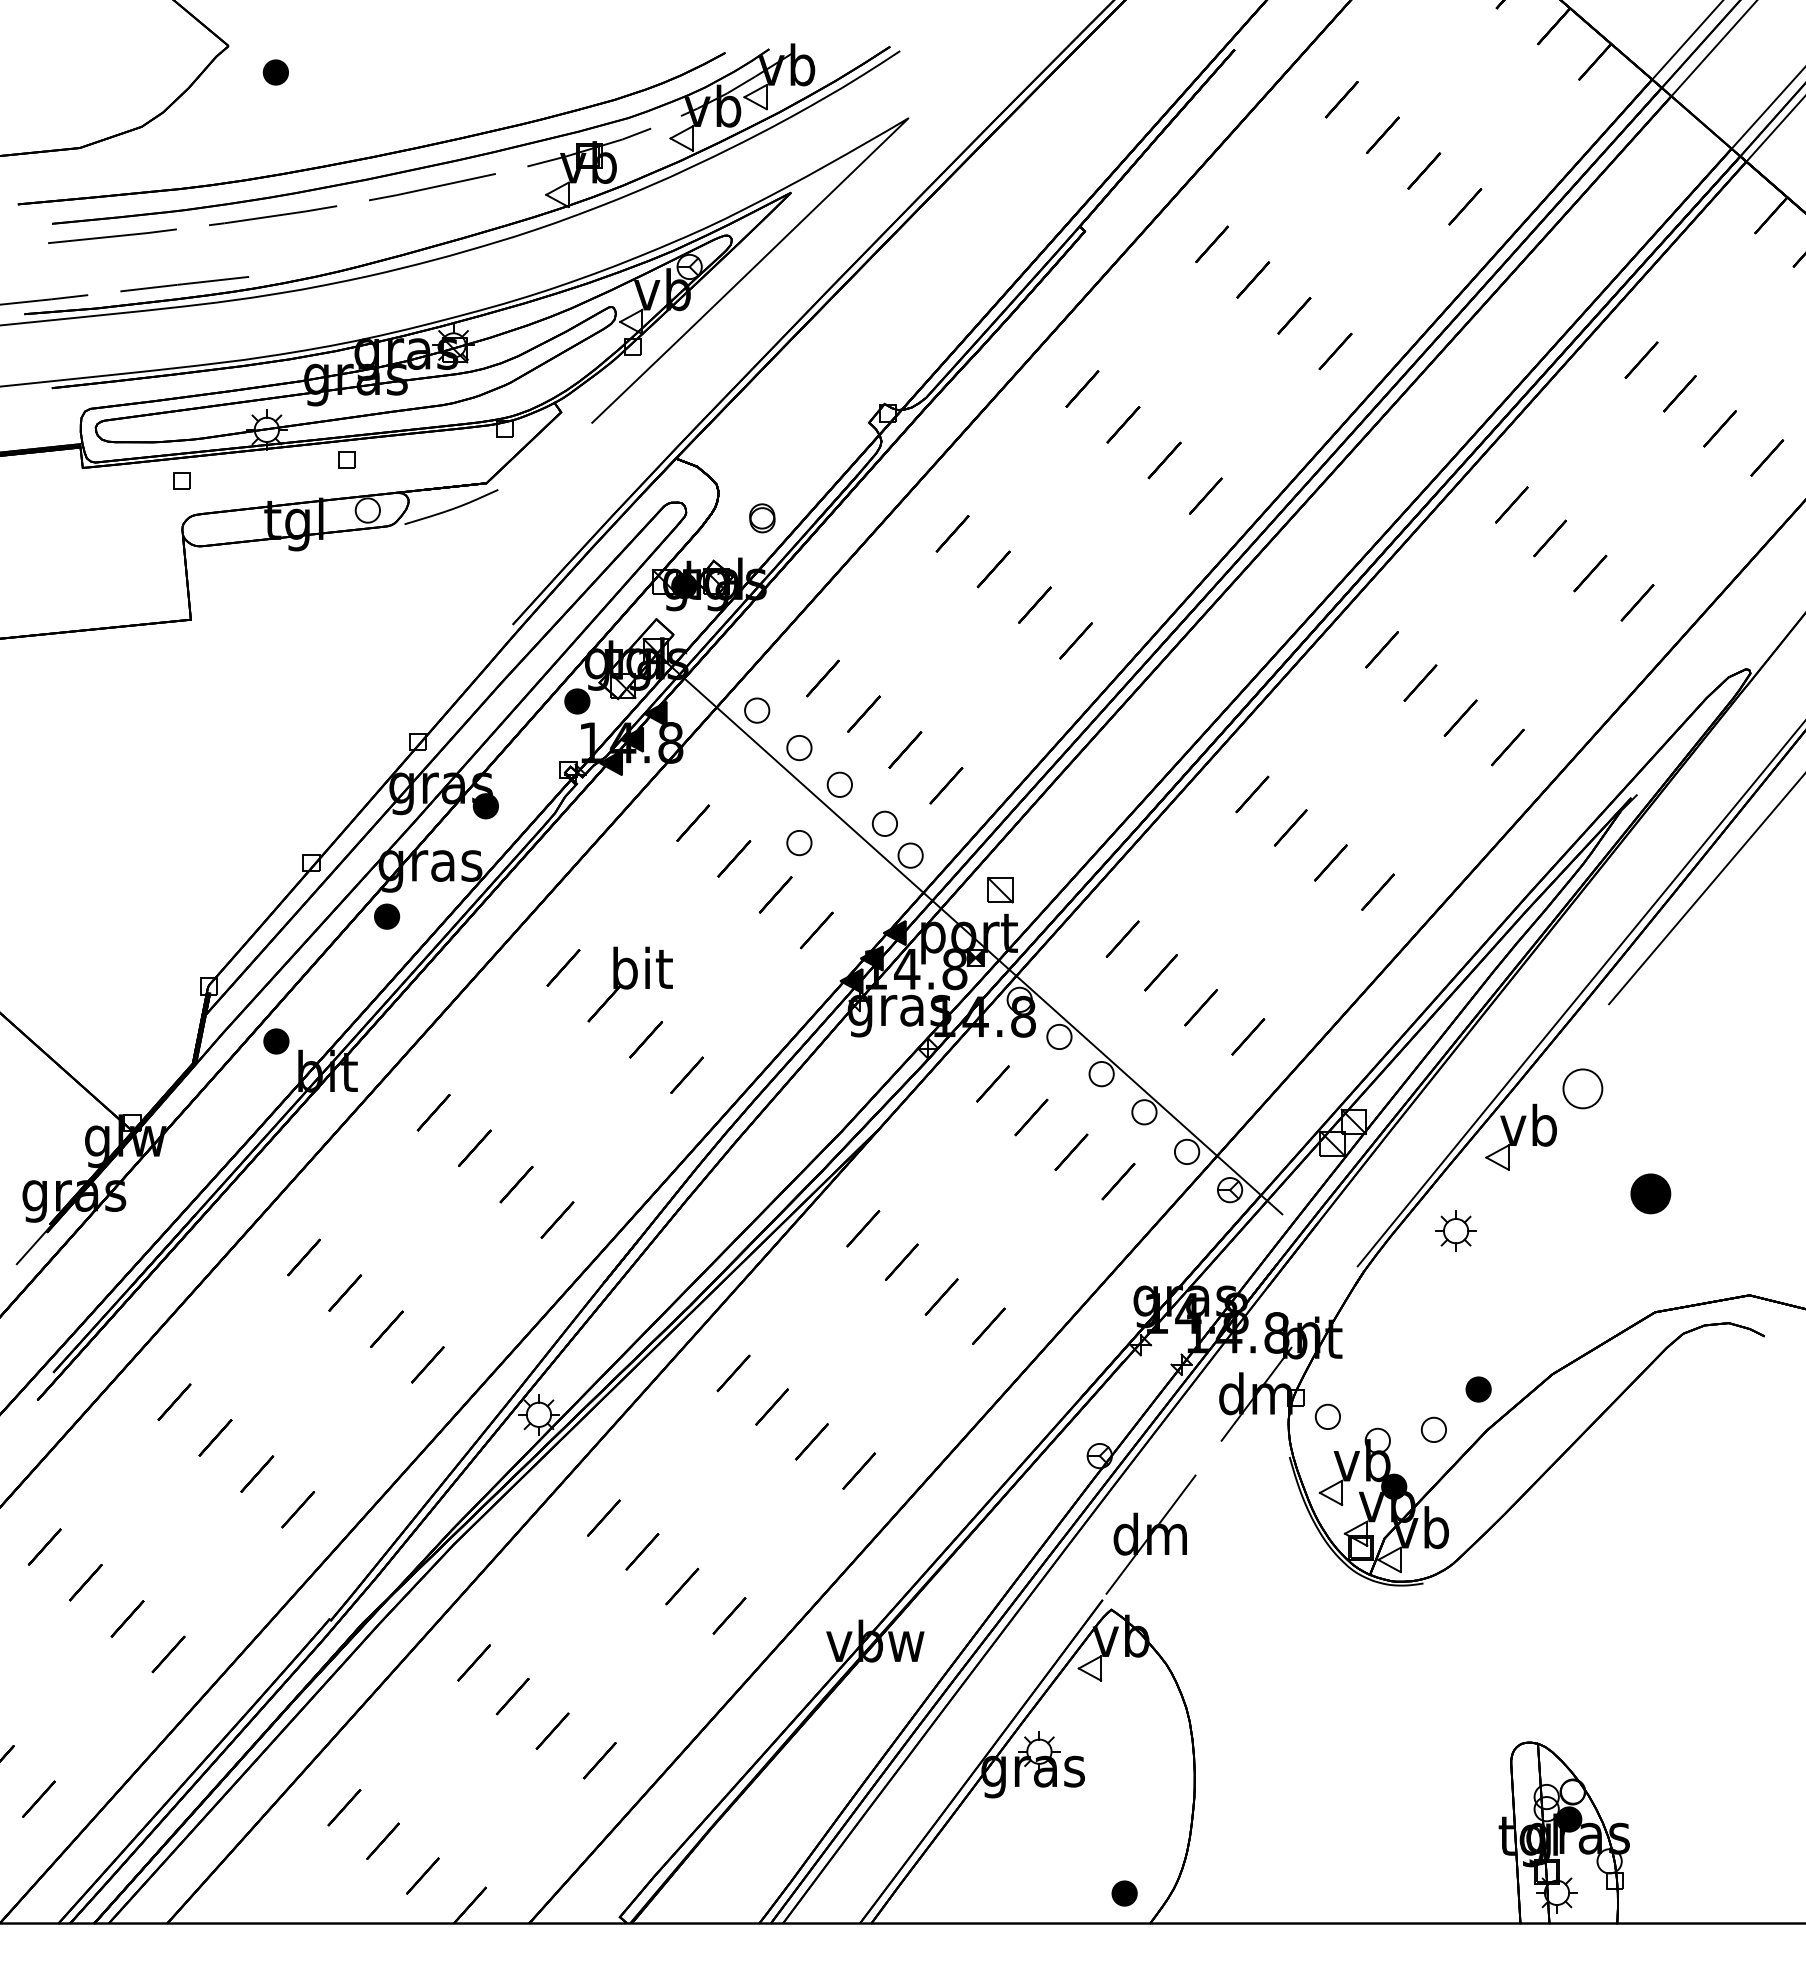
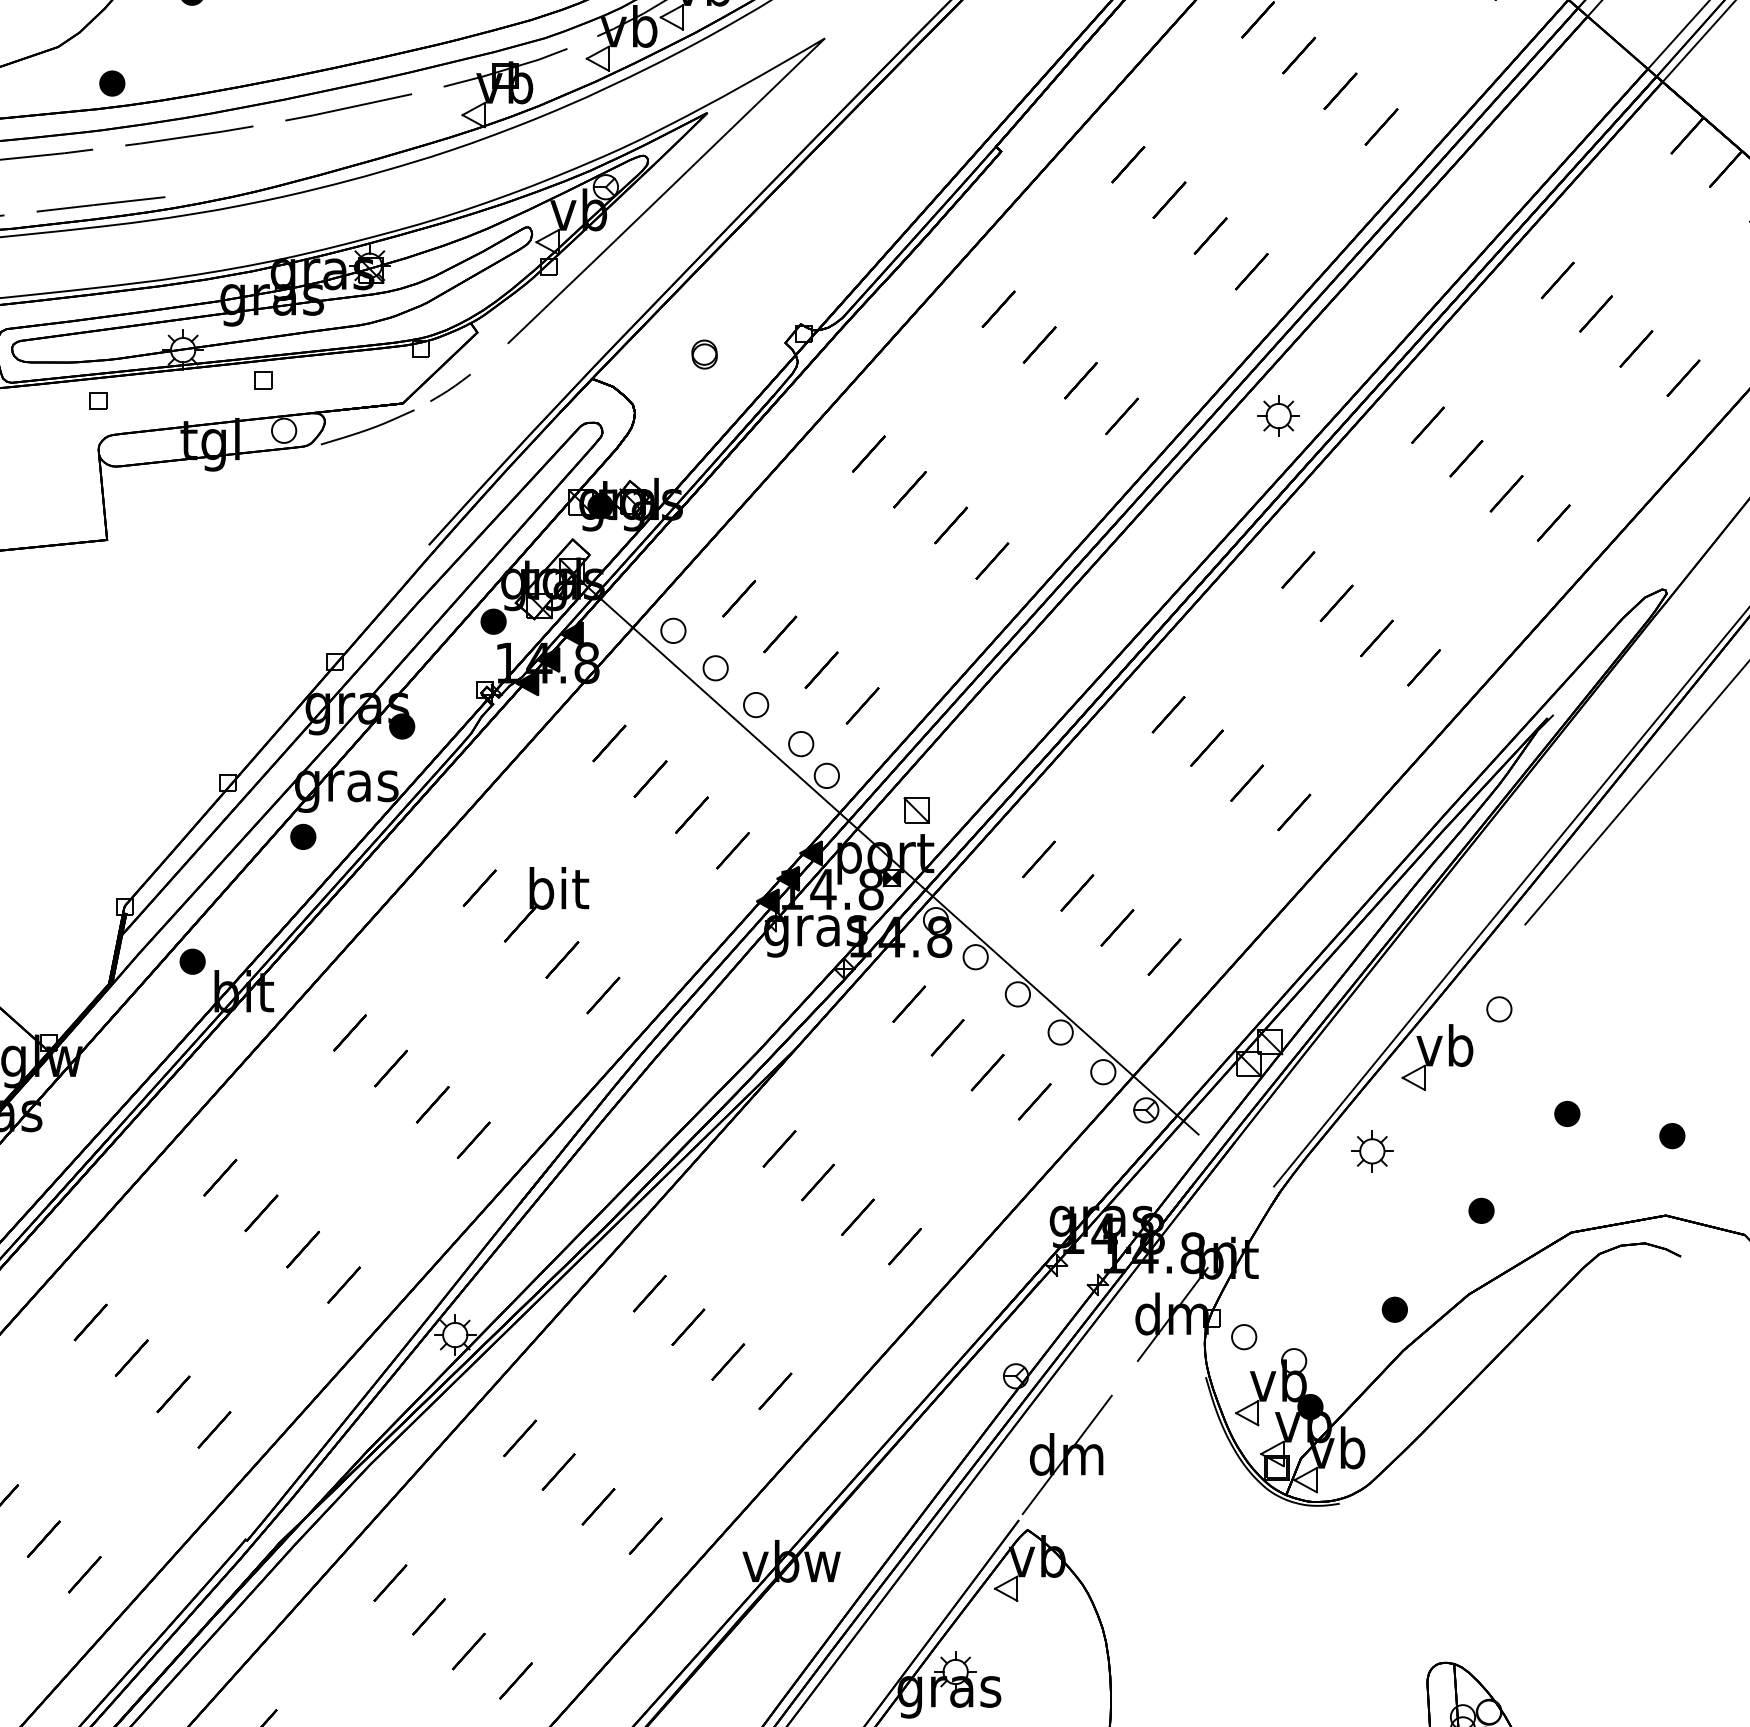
part: (196, 163) -> (112, 83), added
curve: (534, 467) -> (450, 387), added
part: (1362, 495) -> (1278, 415), added
part: (762, 518) -> (704, 354), moved
part: (799, 843) -> (715, 763), removed
part: (1583, 1089) -> (1499, 1009), size x0.62
part: (1651, 1193) -> (1567, 1113), size x0.62
part: (1756, 1215) -> (1672, 1135), added
part: (1565, 1290) -> (1481, 1210), added
part: (1433, 1429) -> (1349, 1349), removed

